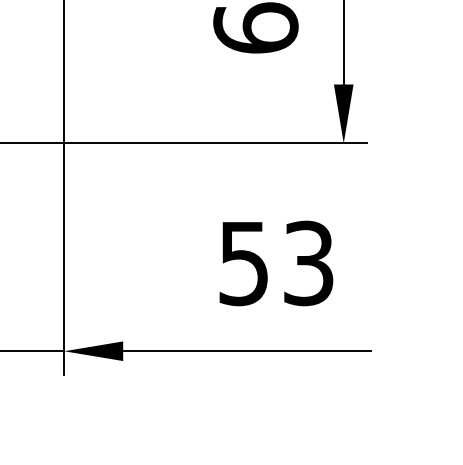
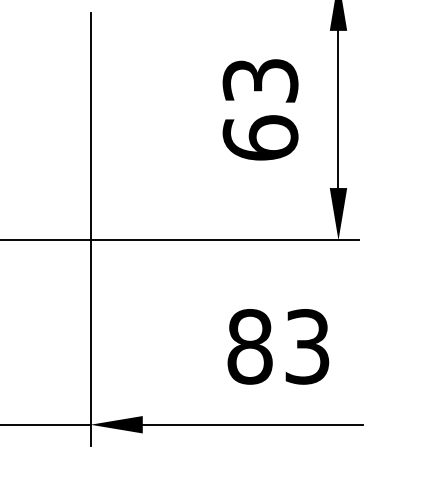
text: (243, 263) -> (249, 346), 53 -> 83

